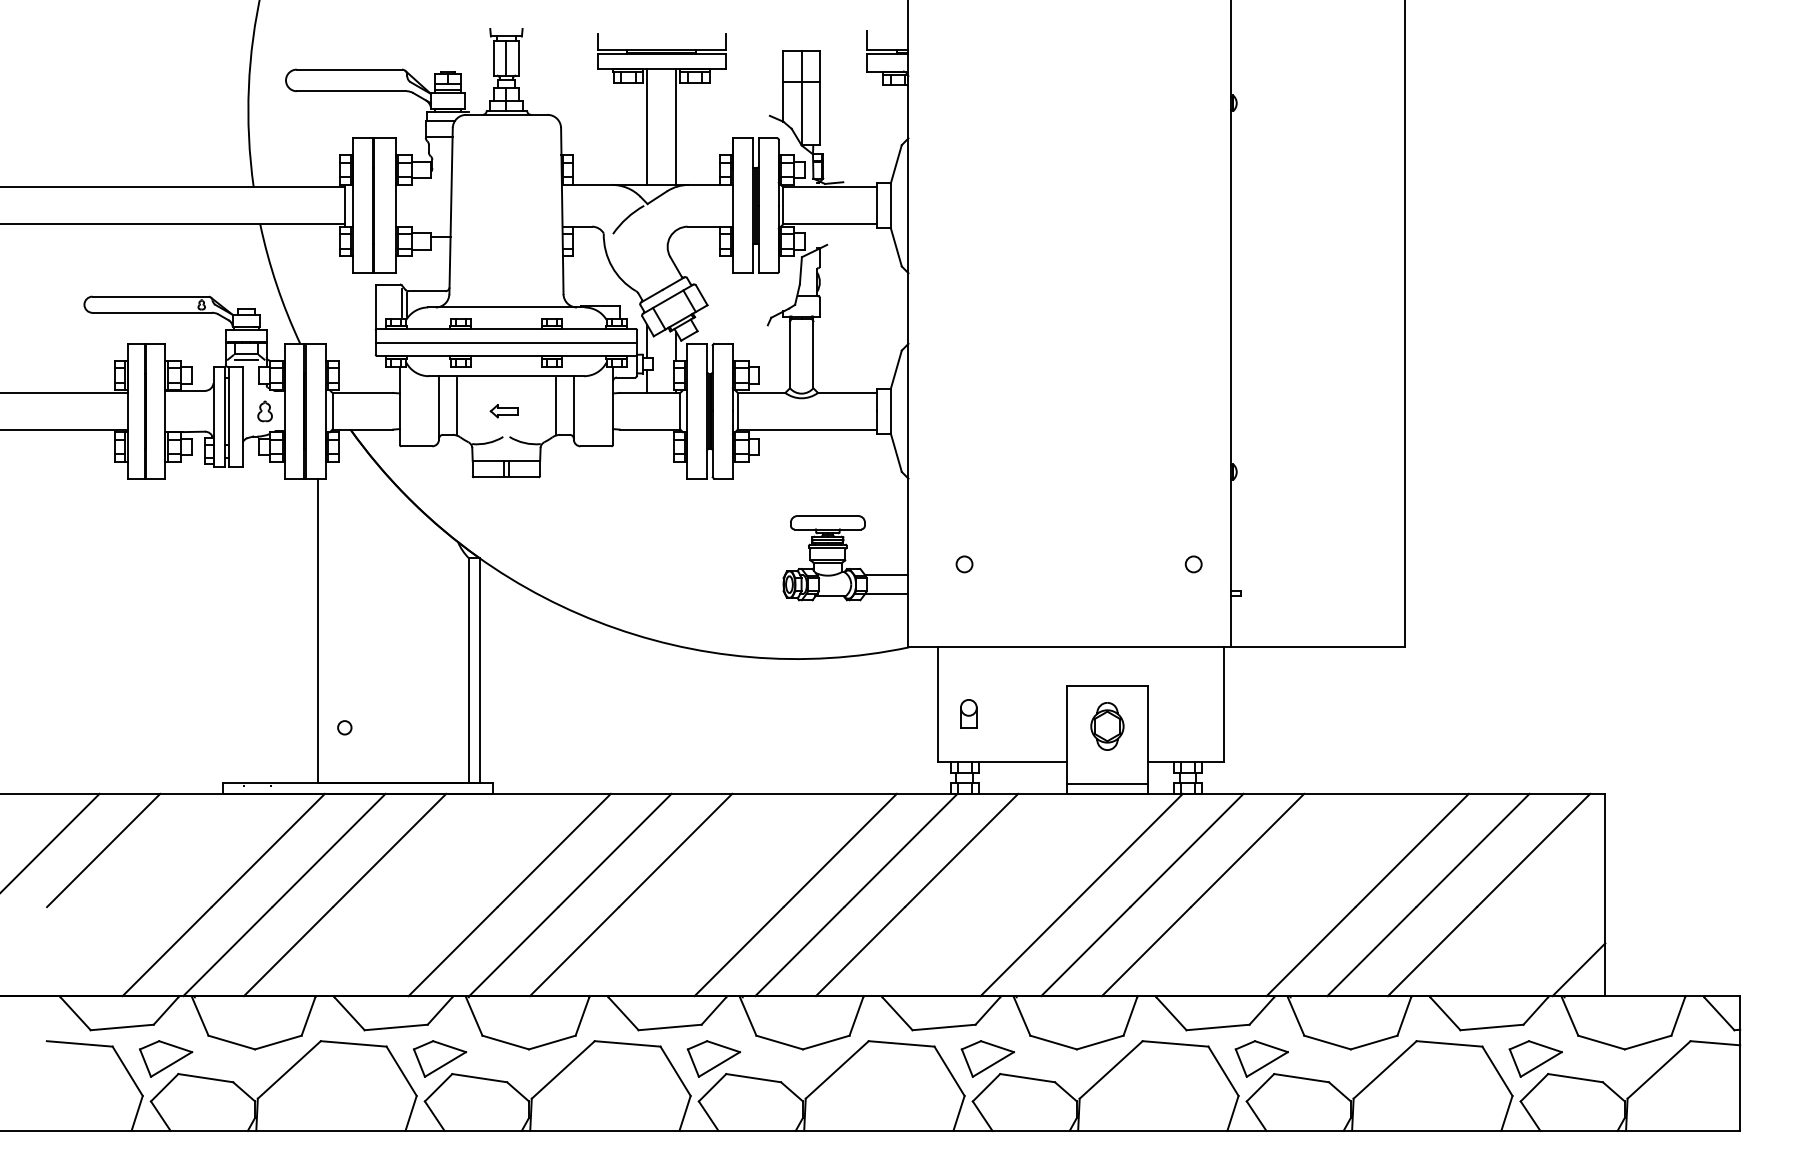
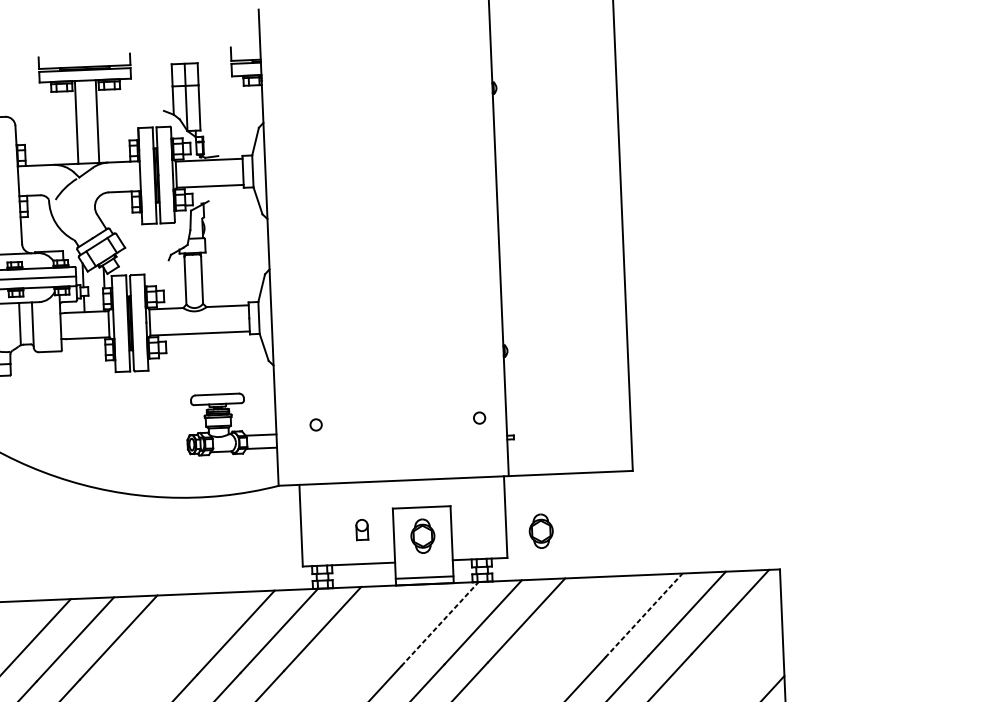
part: (968, 713) -> (361, 529), moved
part: (1273, 726) -> (541, 531), added
line: (1126, 850) -> (440, 624), solid -> dashed
line: (1412, 850) -> (644, 615), solid -> dashed

